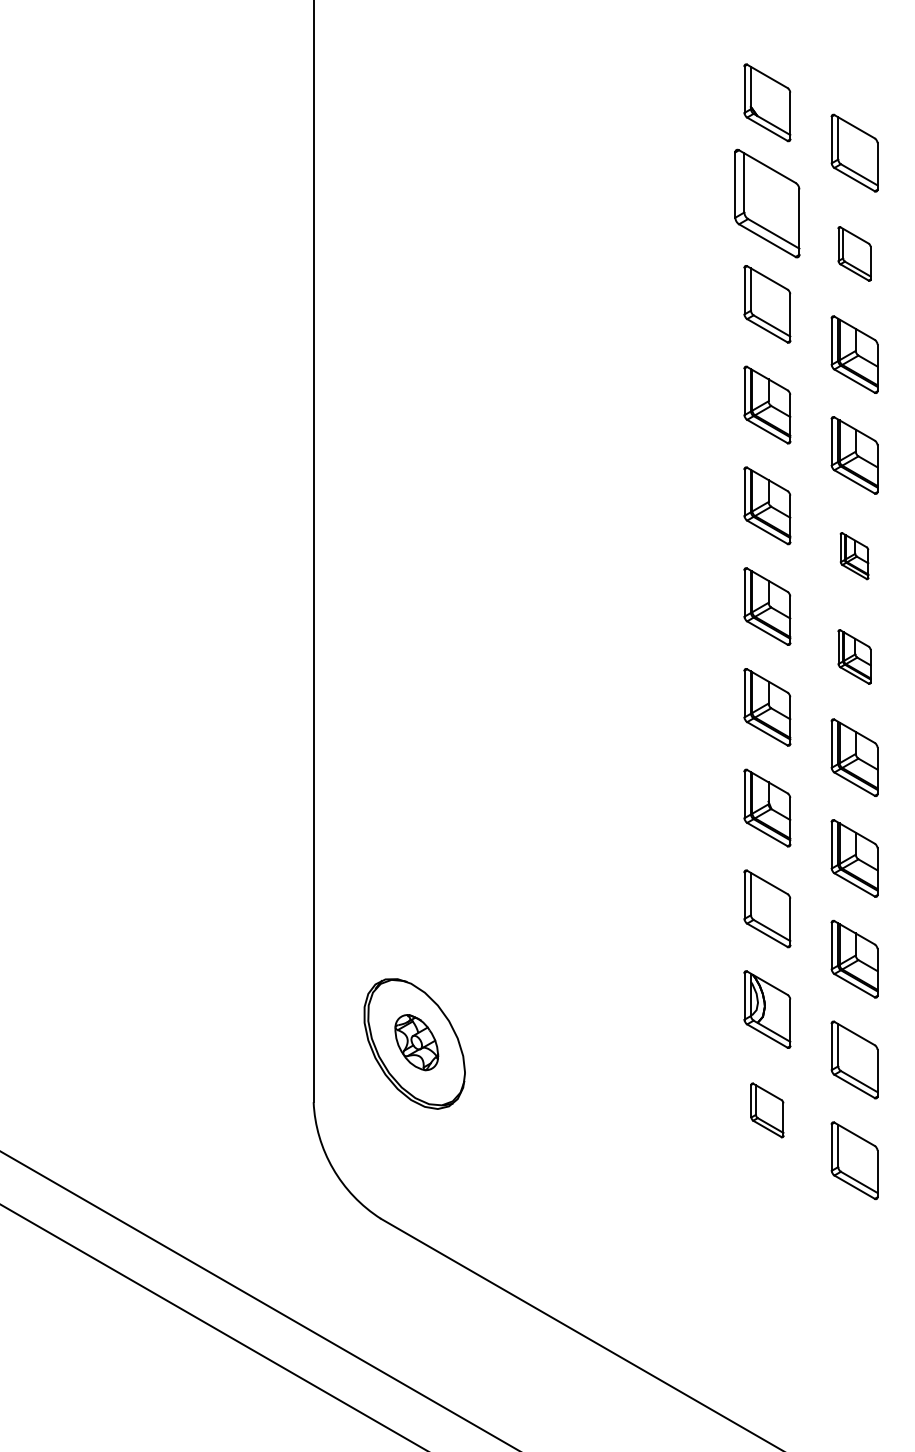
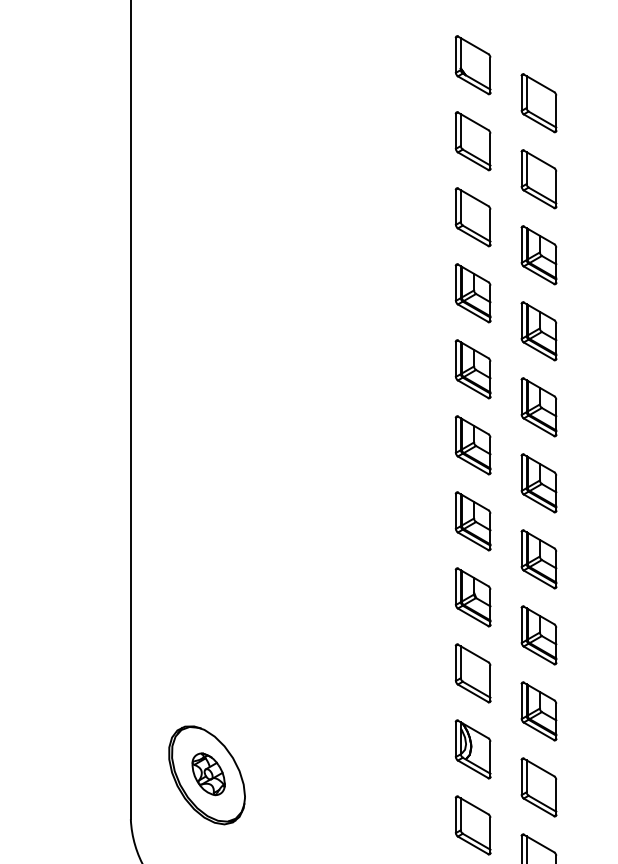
part: (767, 203) -> (473, 141), size x0.71
part: (854, 253) -> (538, 178), size x1.43
part: (854, 555) -> (538, 406), size x1.67
part: (854, 656) -> (538, 482), size x1.43
part: (767, 1110) -> (473, 825), size x1.43

